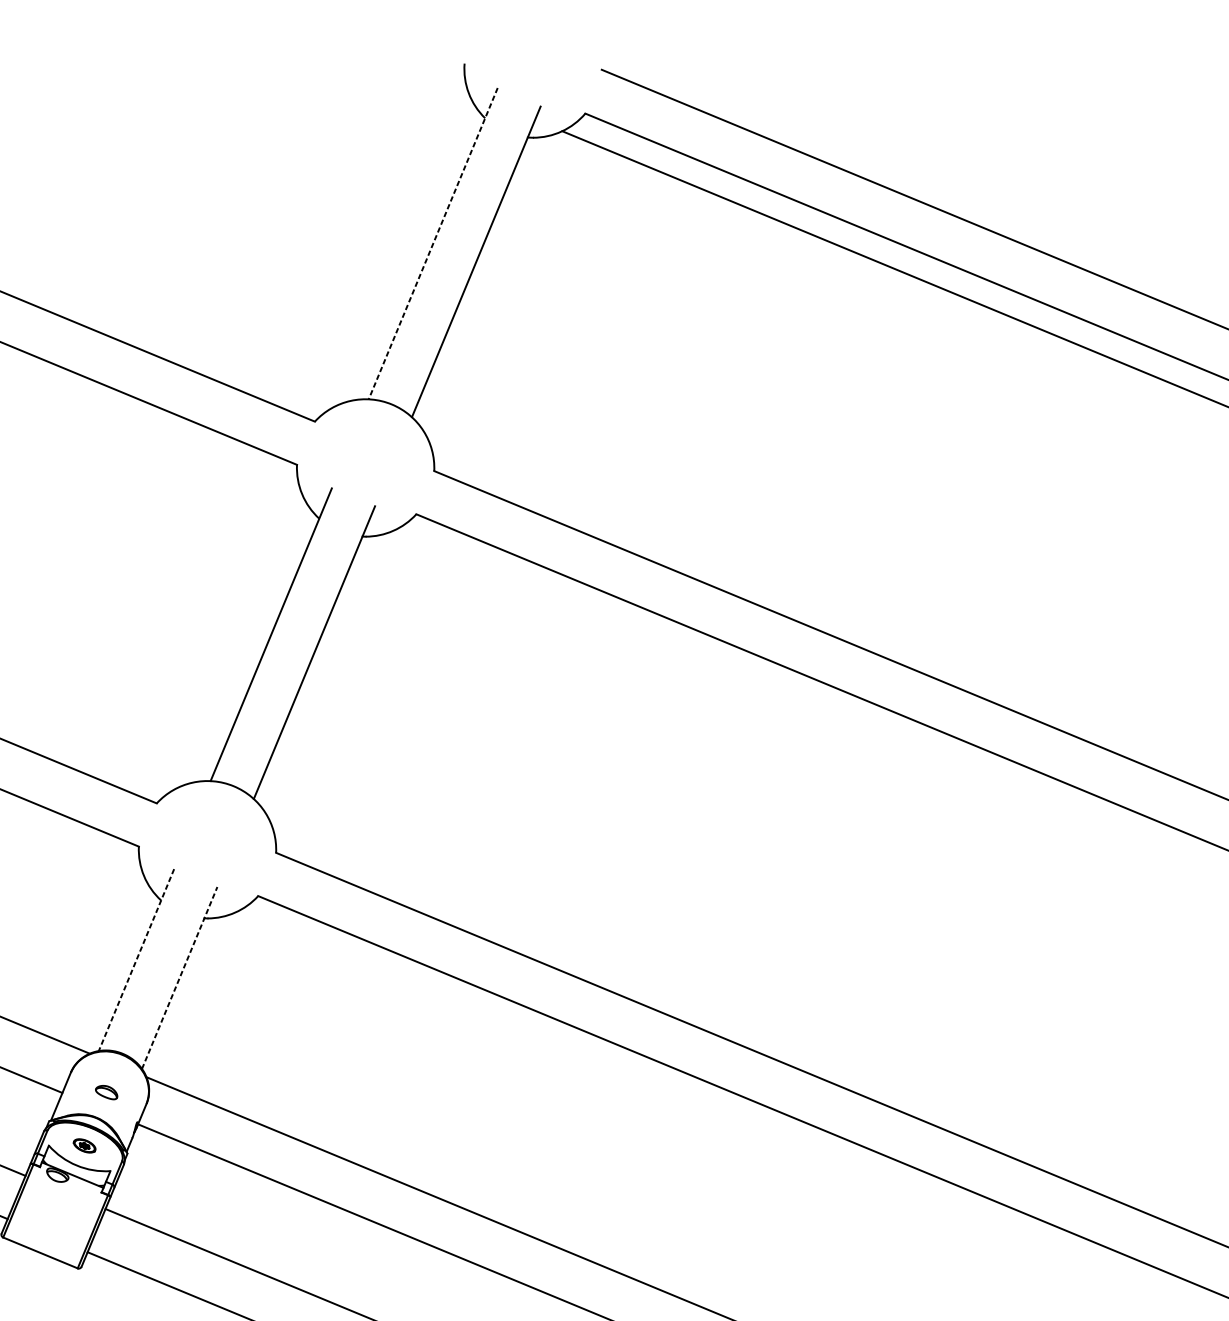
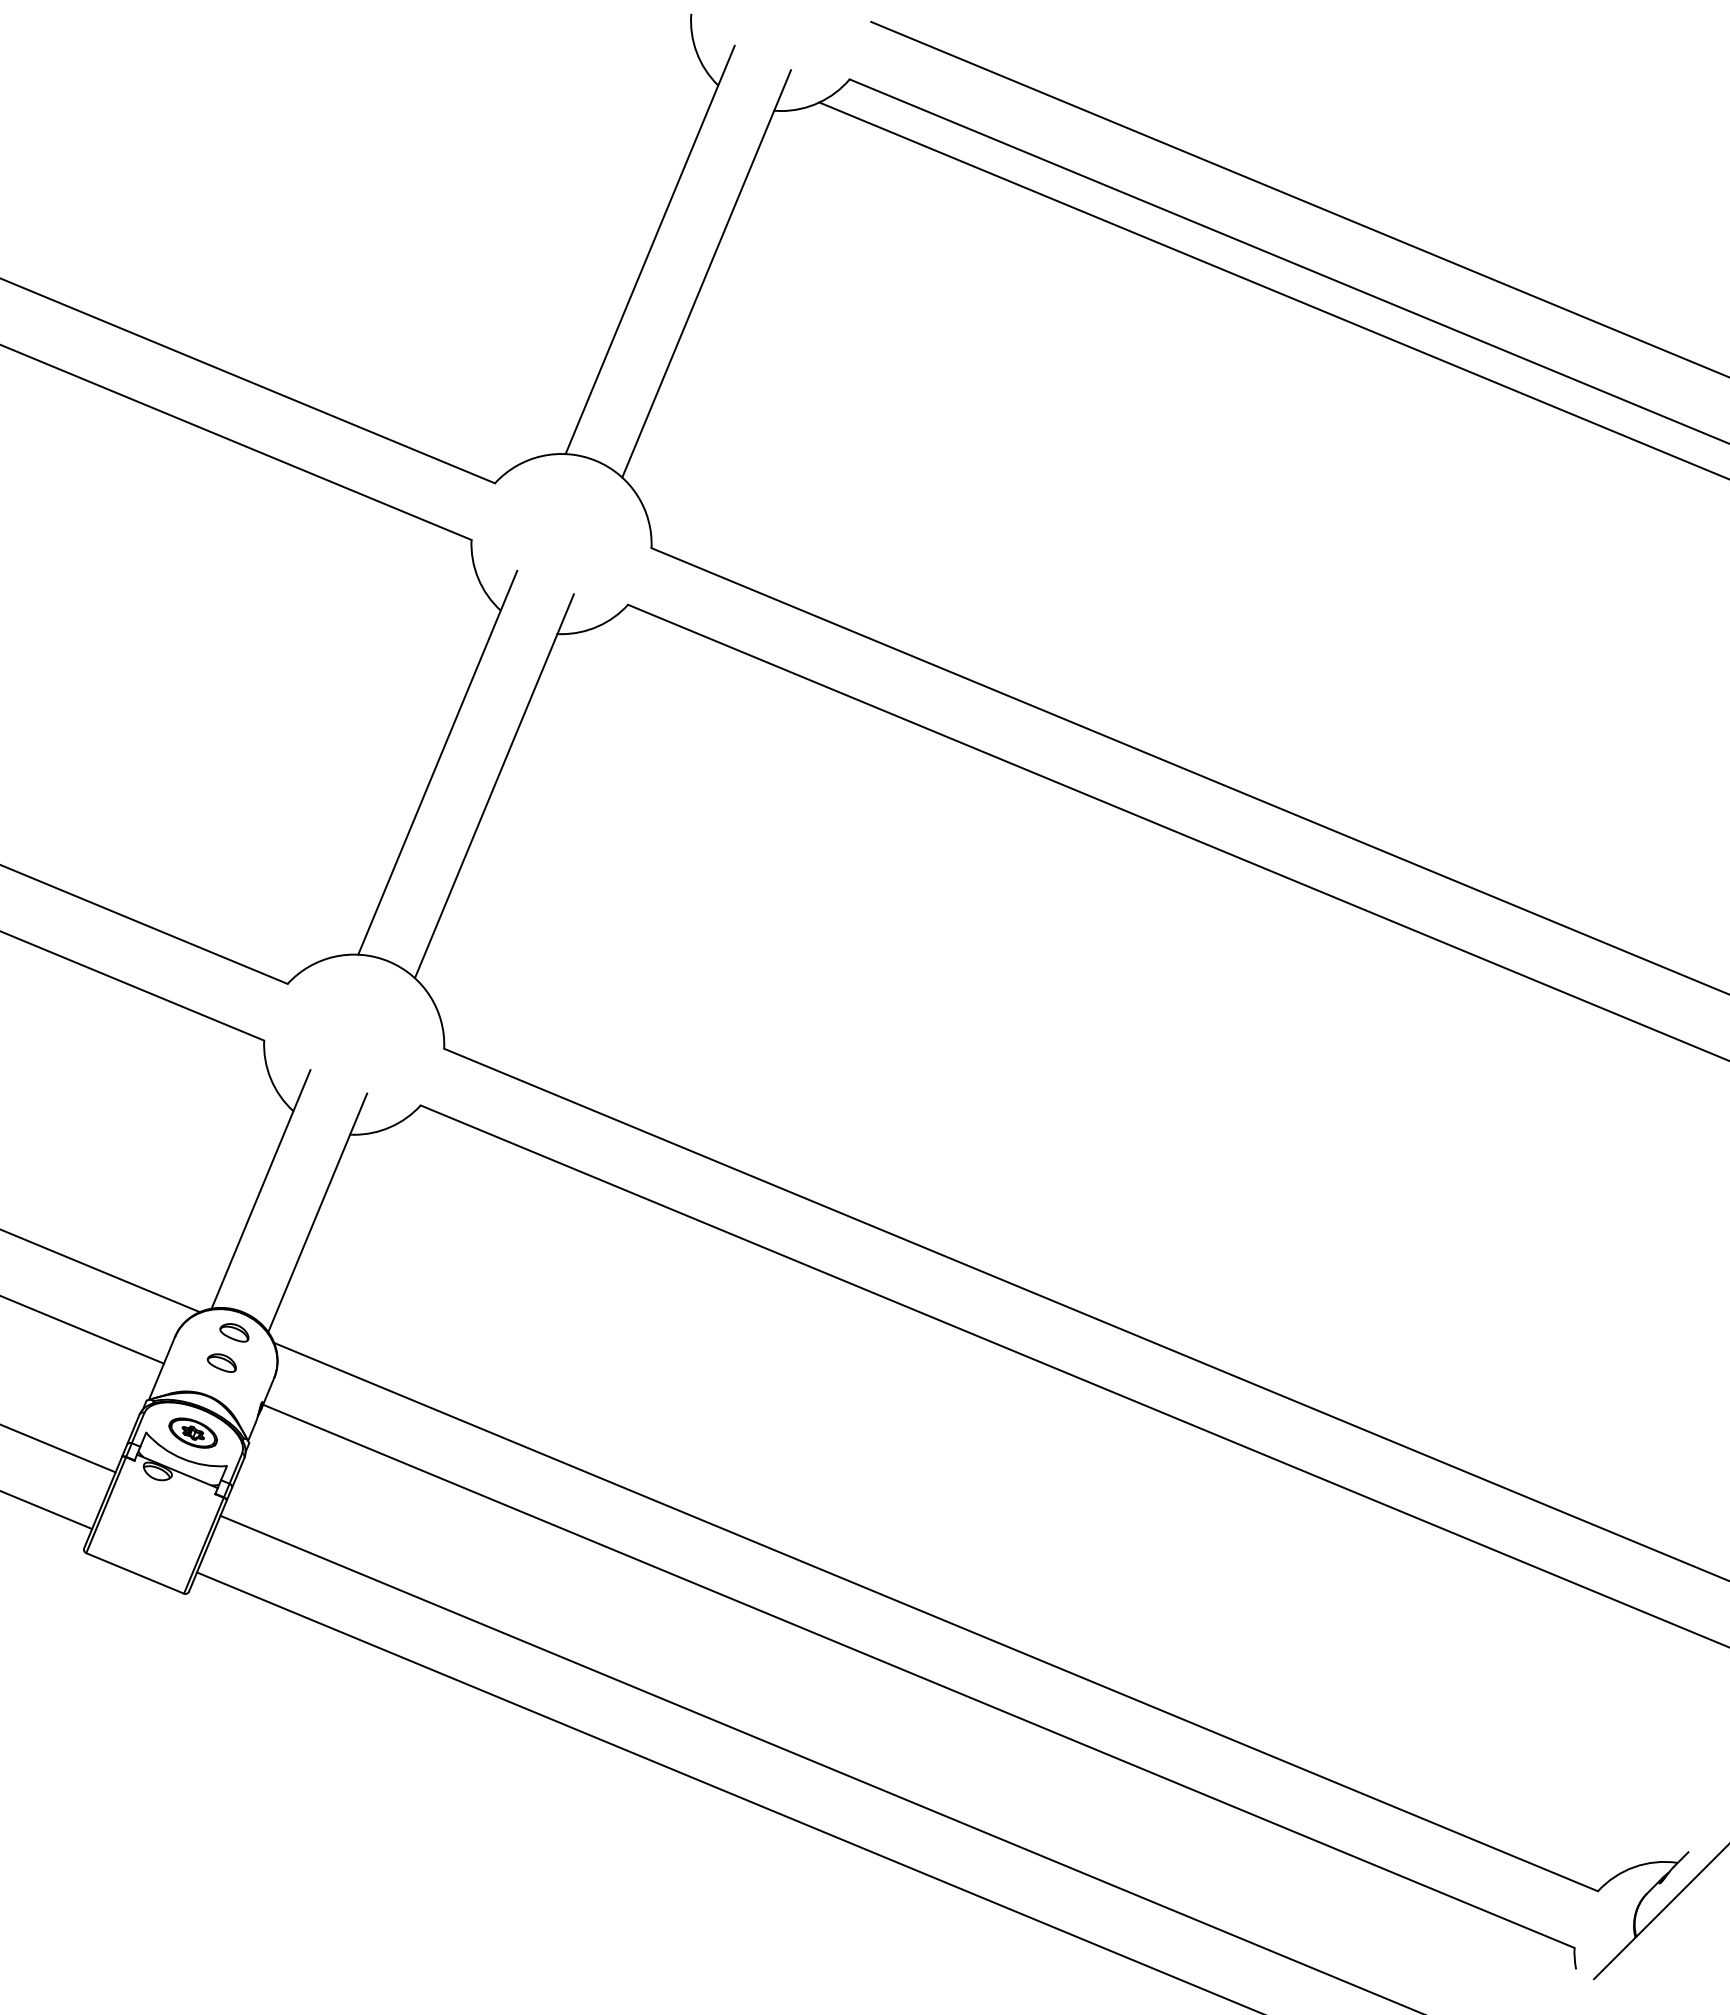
line: (433, 243) -> (650, 249), dashed -> solid
line: (136, 960) -> (260, 1189), dashed -> solid
line: (179, 977) -> (317, 1212), dashed -> solid
part: (116, 1069) -> (234, 1332), added
part: (84, 1145) -> (192, 1432), size x1.67

